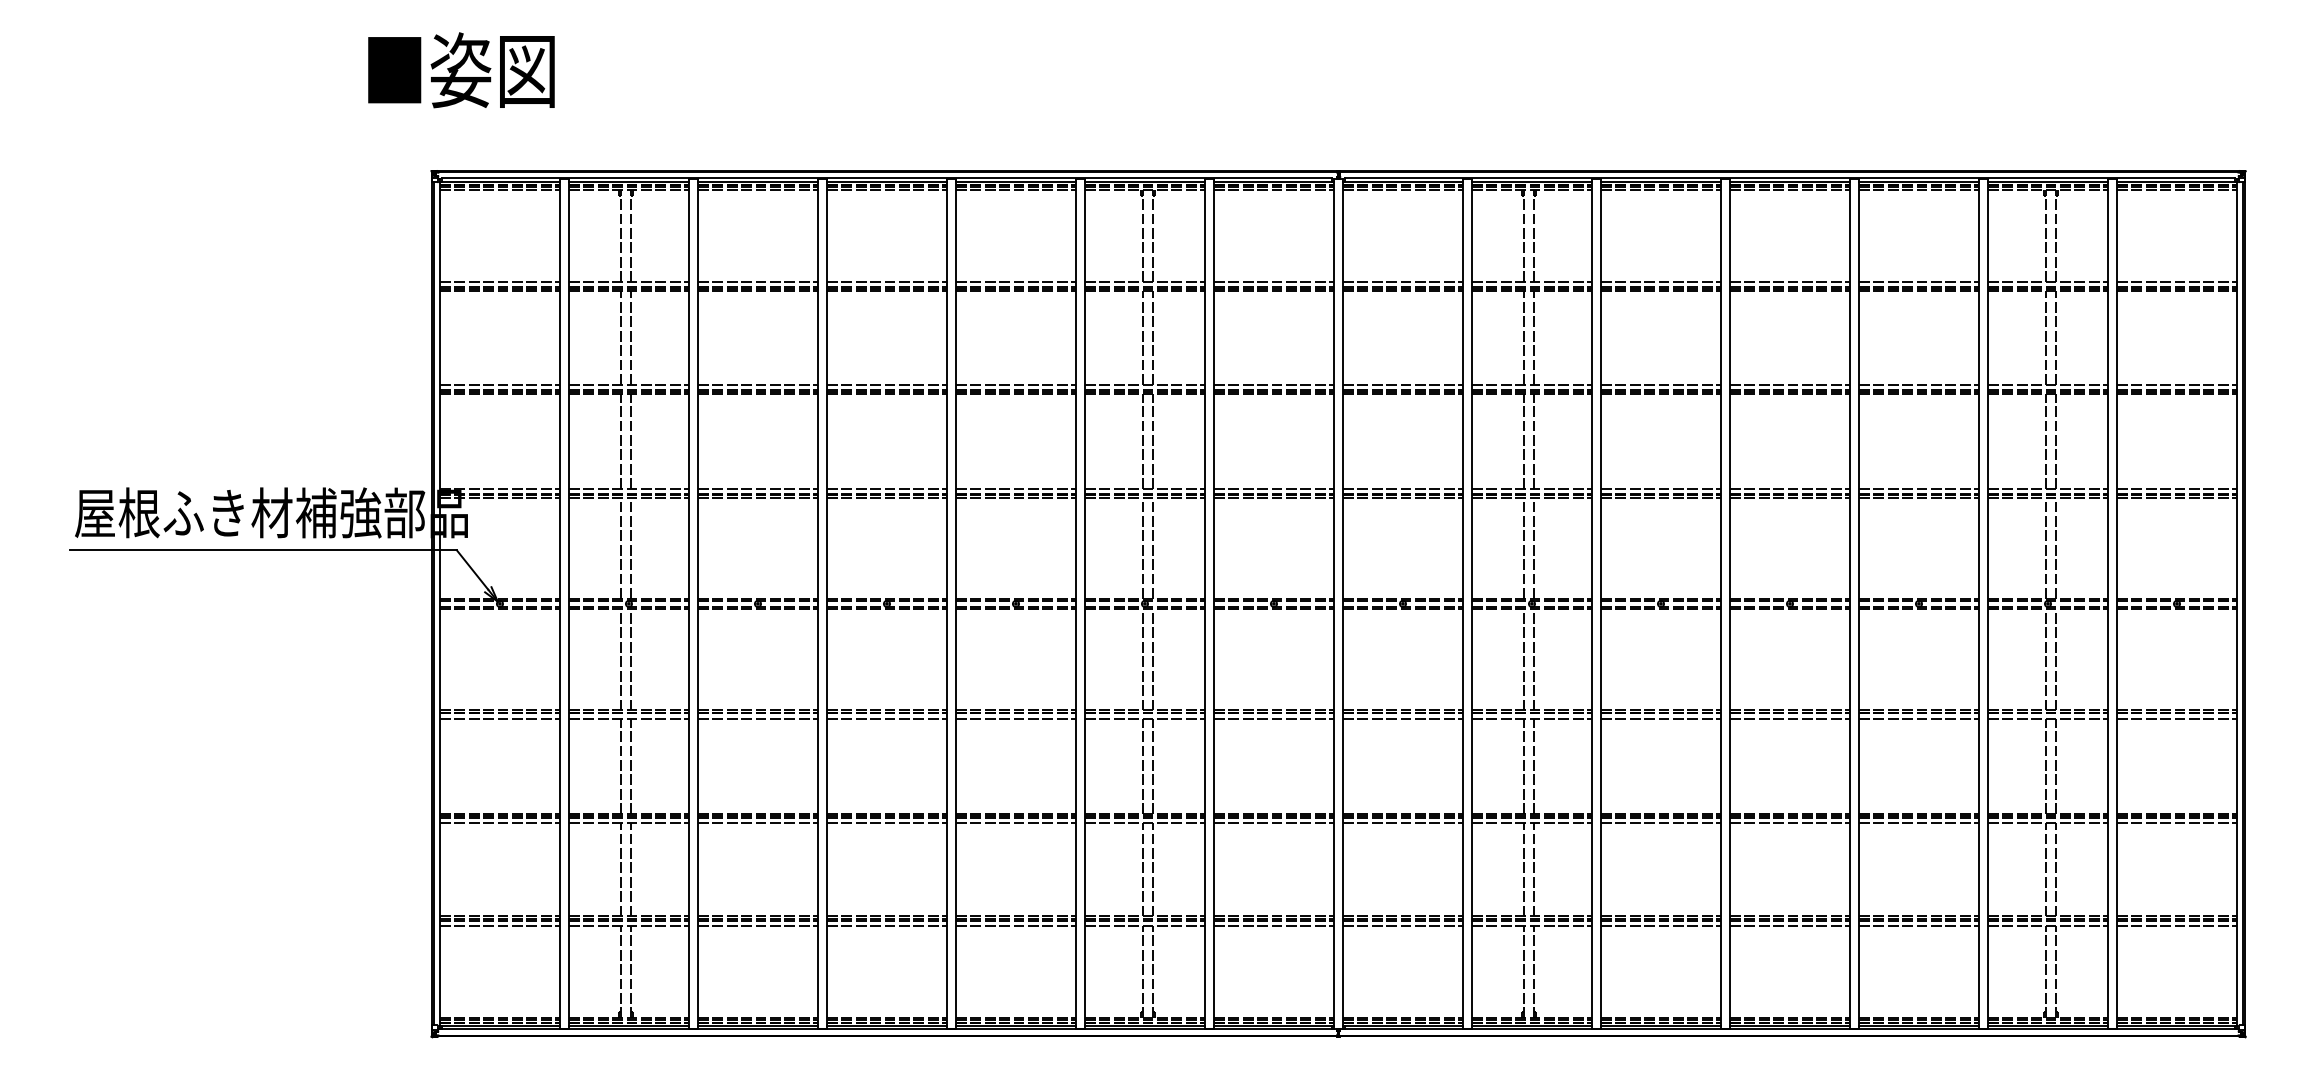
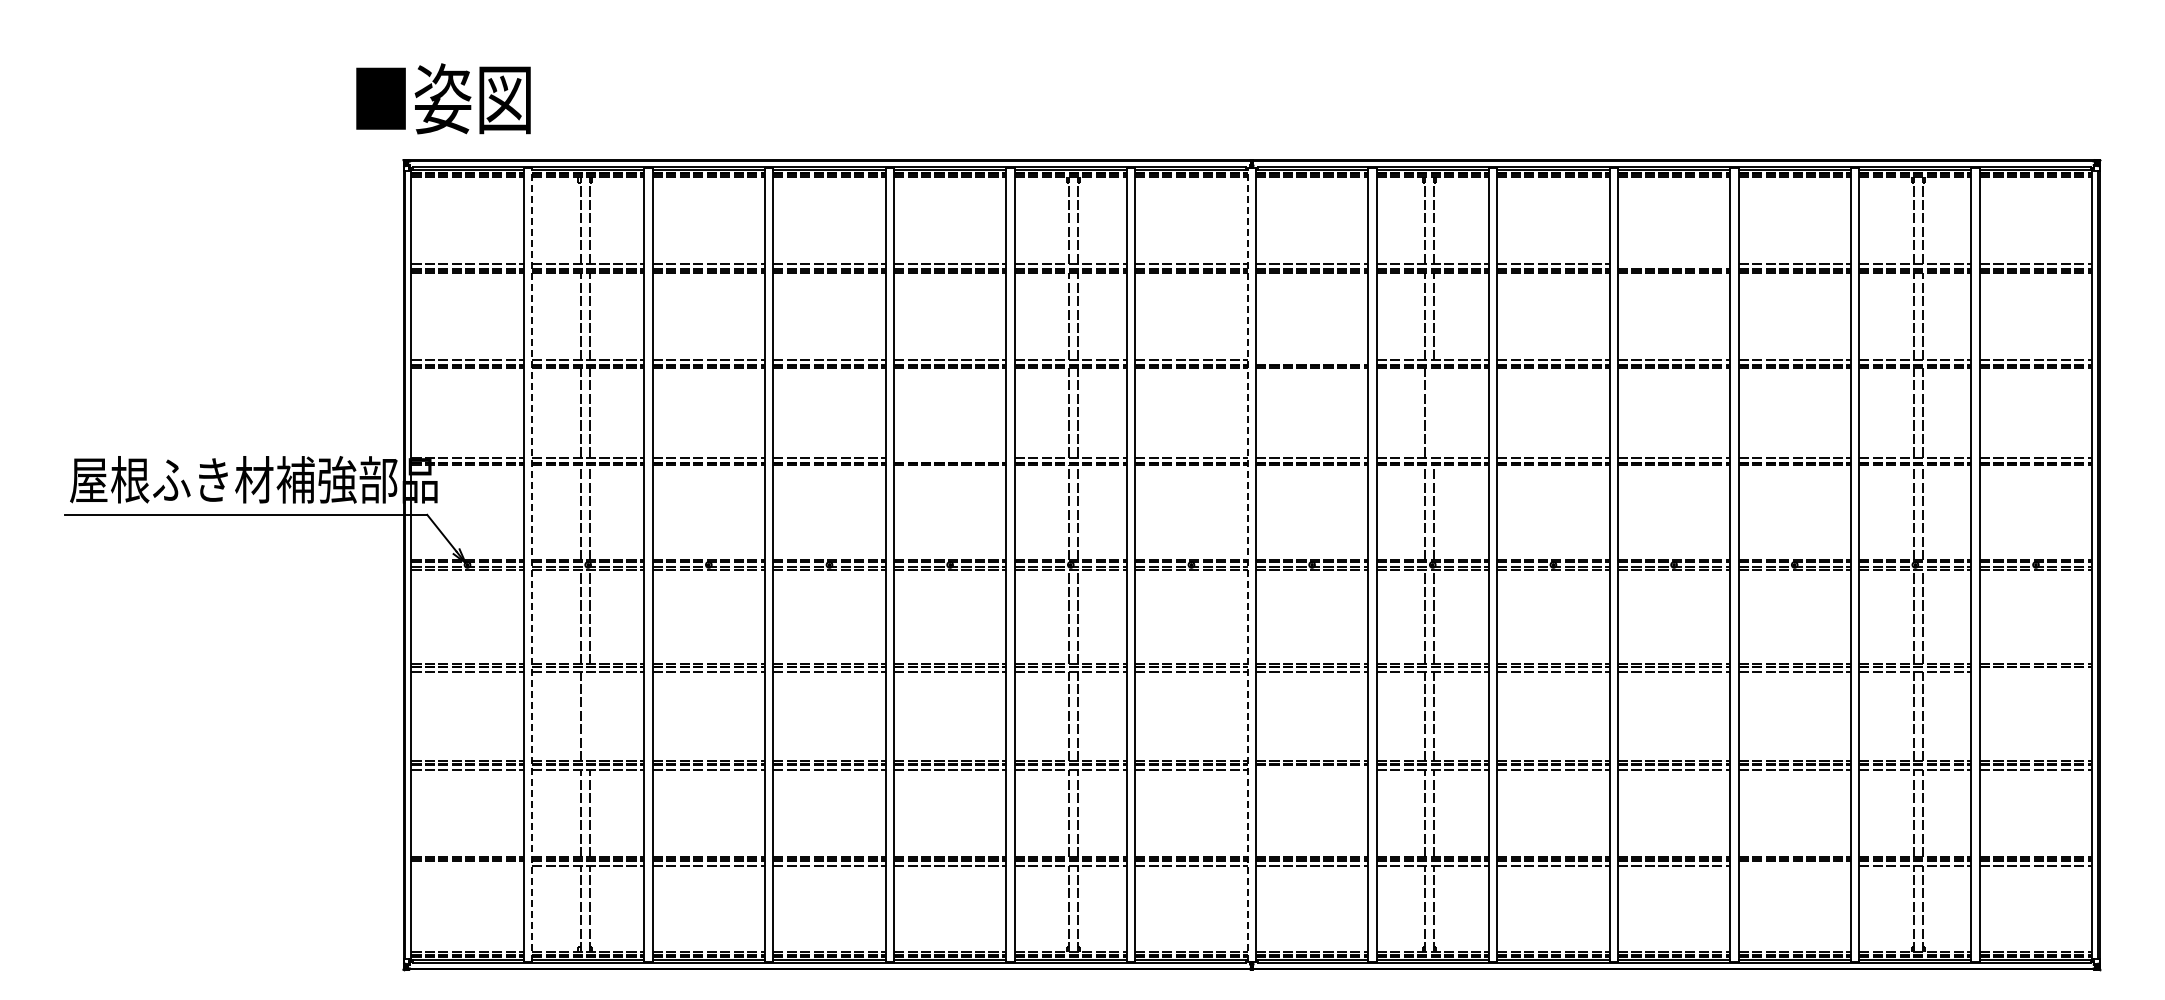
text: (461, 69) -> (443, 98), moved
line: (1789, 281) -> (1673, 263), removed
line: (1402, 385) -> (1311, 360), removed
line: (1533, 440) -> (1434, 412), removed
line: (1016, 489) -> (950, 457), removed
line: (569, 603) -> (532, 564), solid -> dashed
line: (1333, 603) -> (1247, 564), solid -> dashed
line: (2176, 718) -> (2035, 672), removed
line: (630, 765) -> (589, 716), removed
line: (1402, 822) -> (1311, 769), removed
line: (499, 925) -> (467, 865), removed
line: (1918, 925) -> (1794, 865), removed

